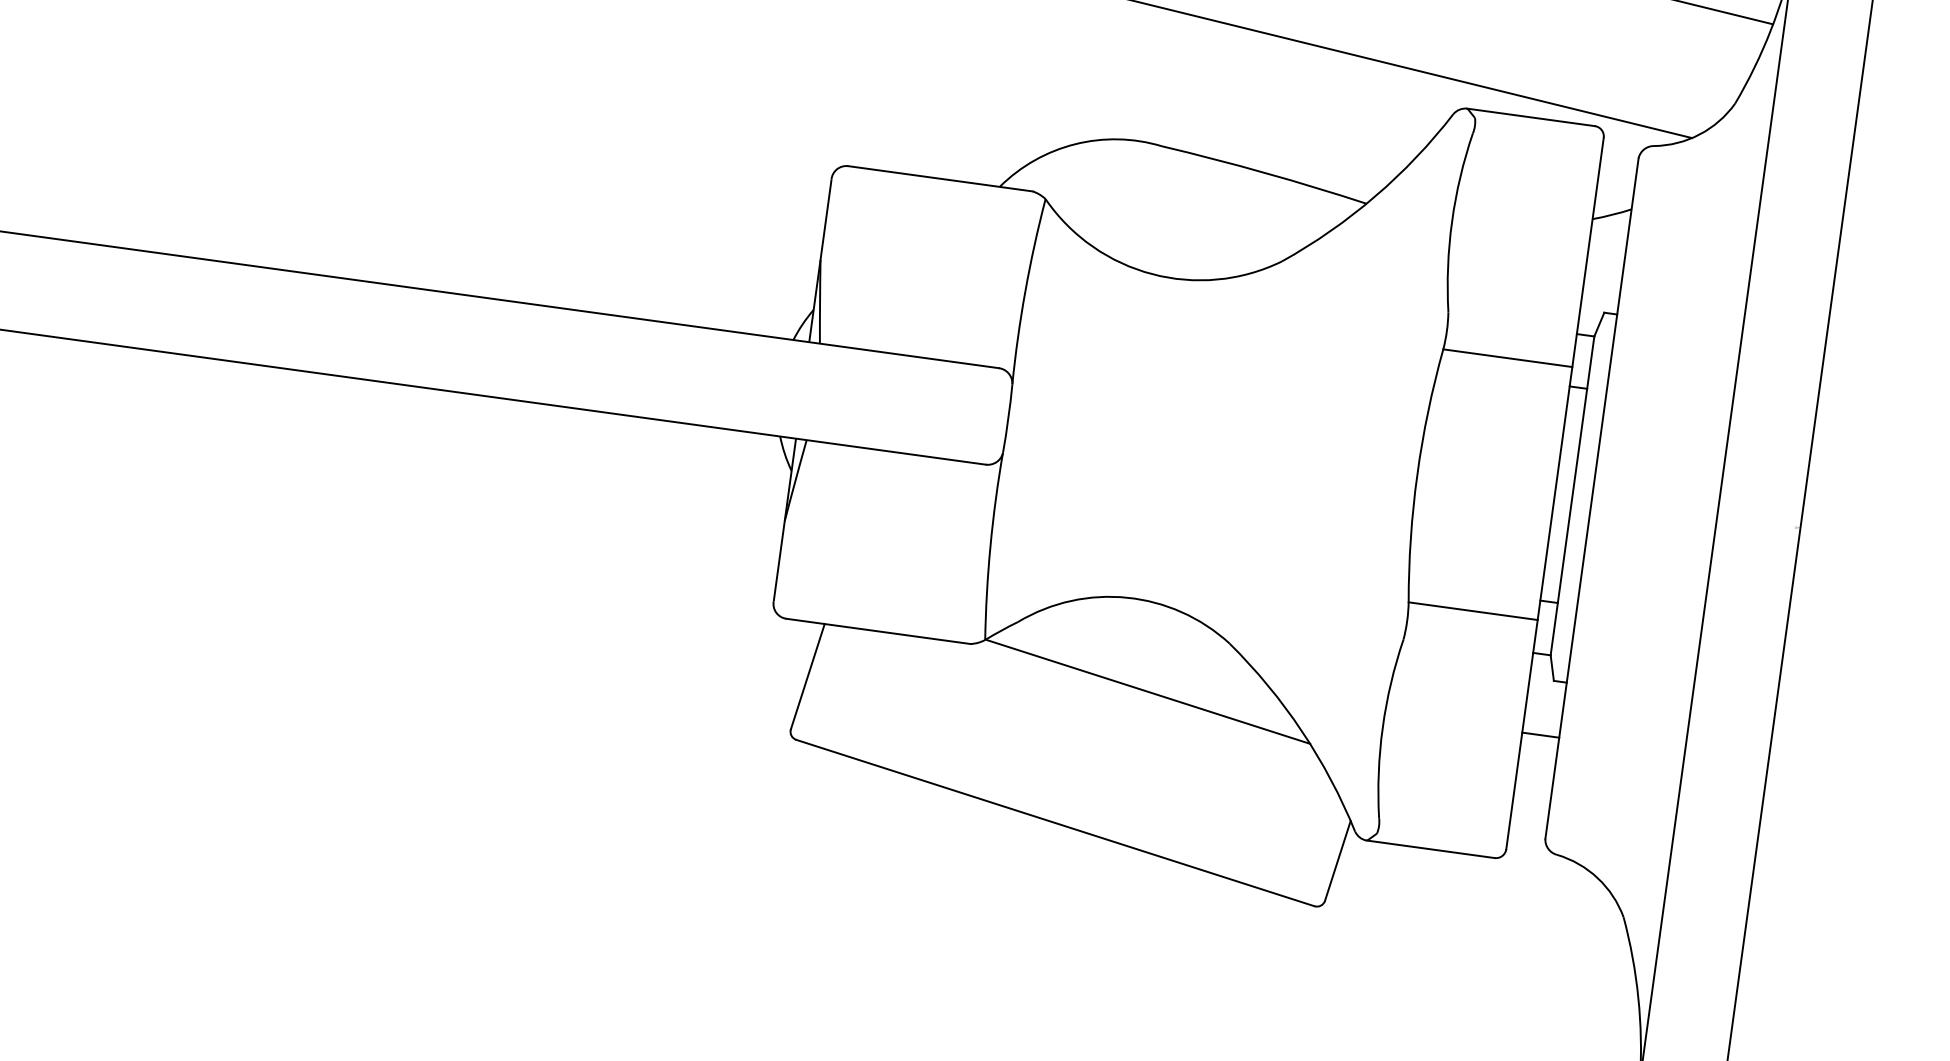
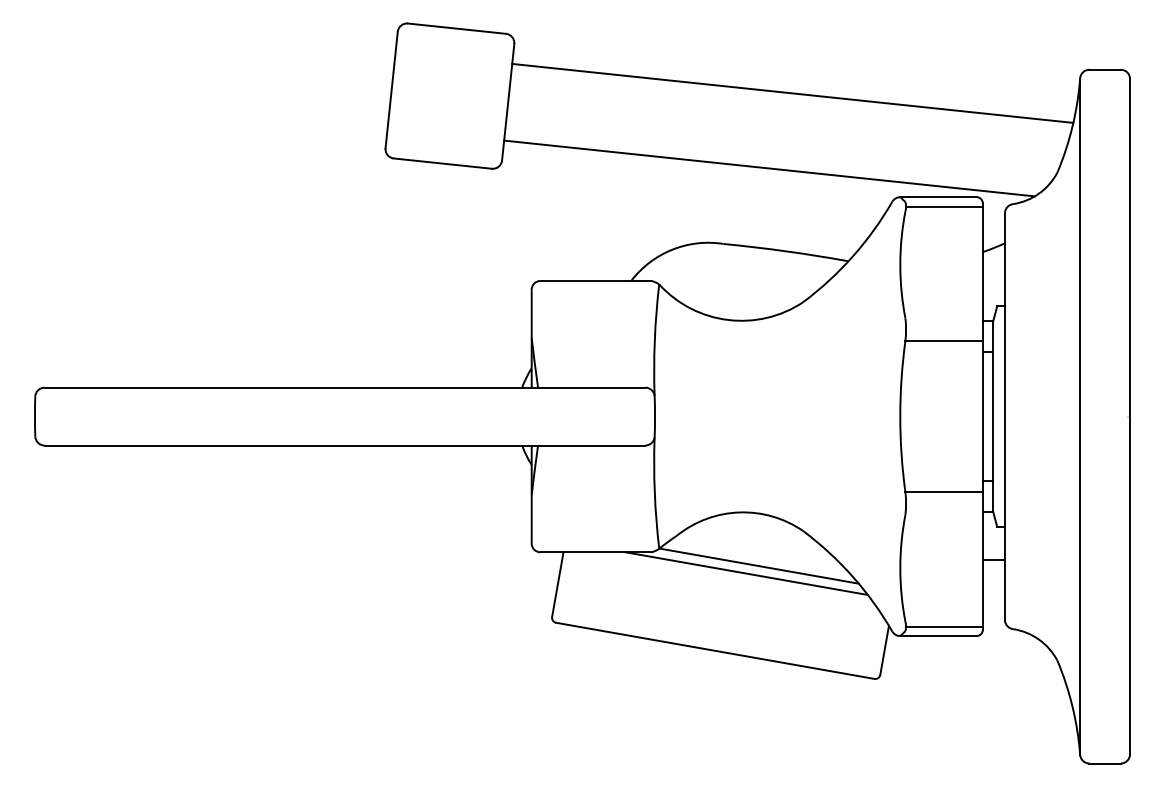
line: (1539, 134) -> (944, 206), added
line: (1125, 701) -> (746, 573), added
line: (1443, 834) -> (944, 626), added

